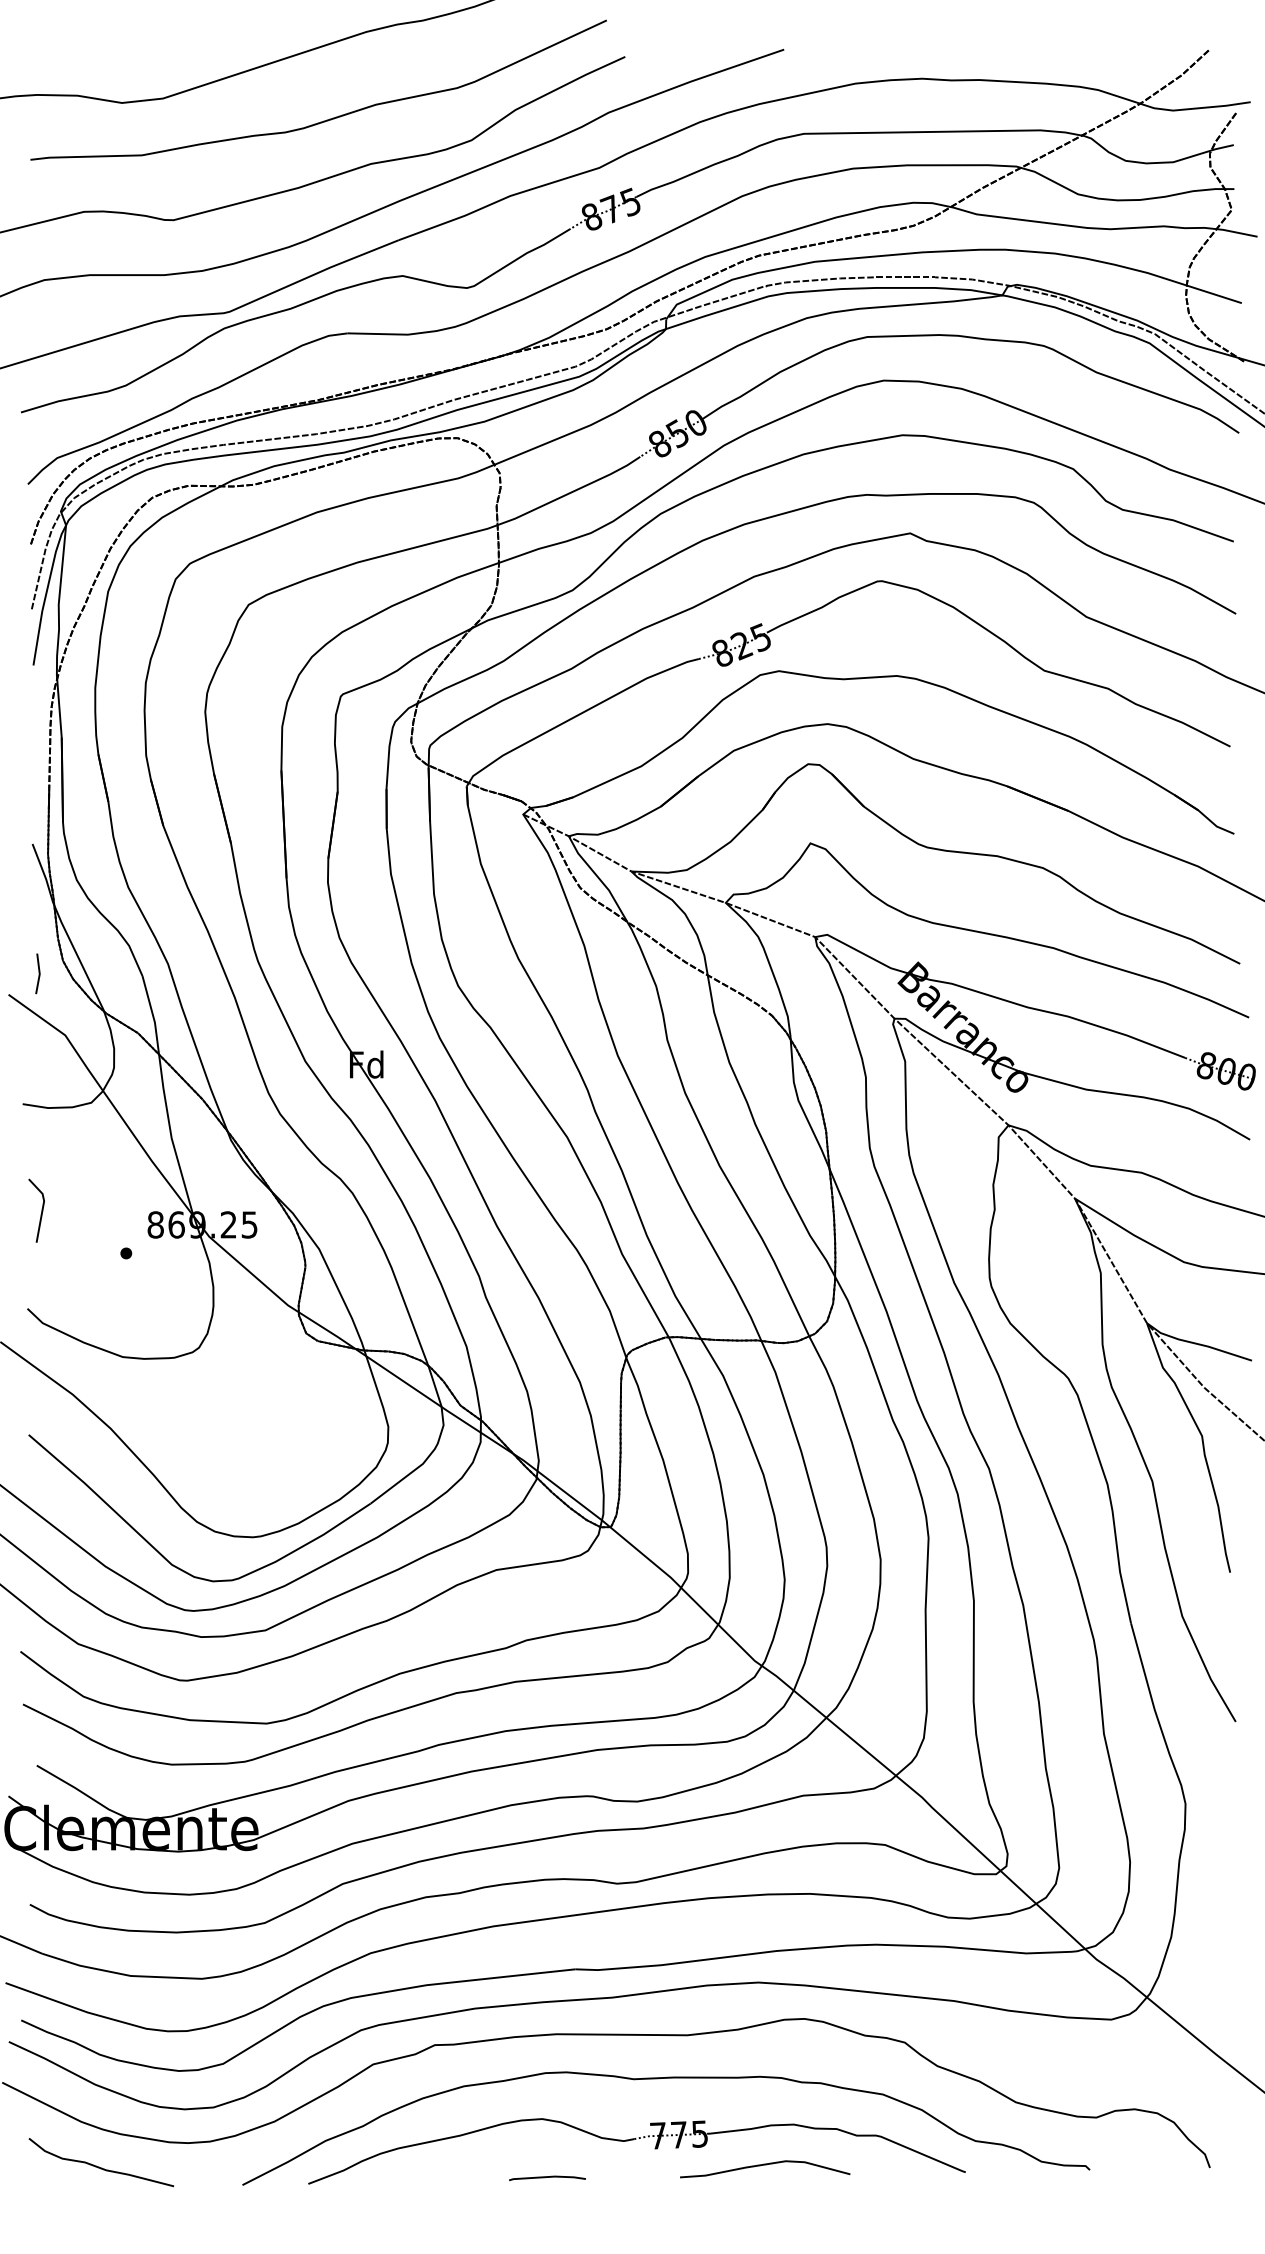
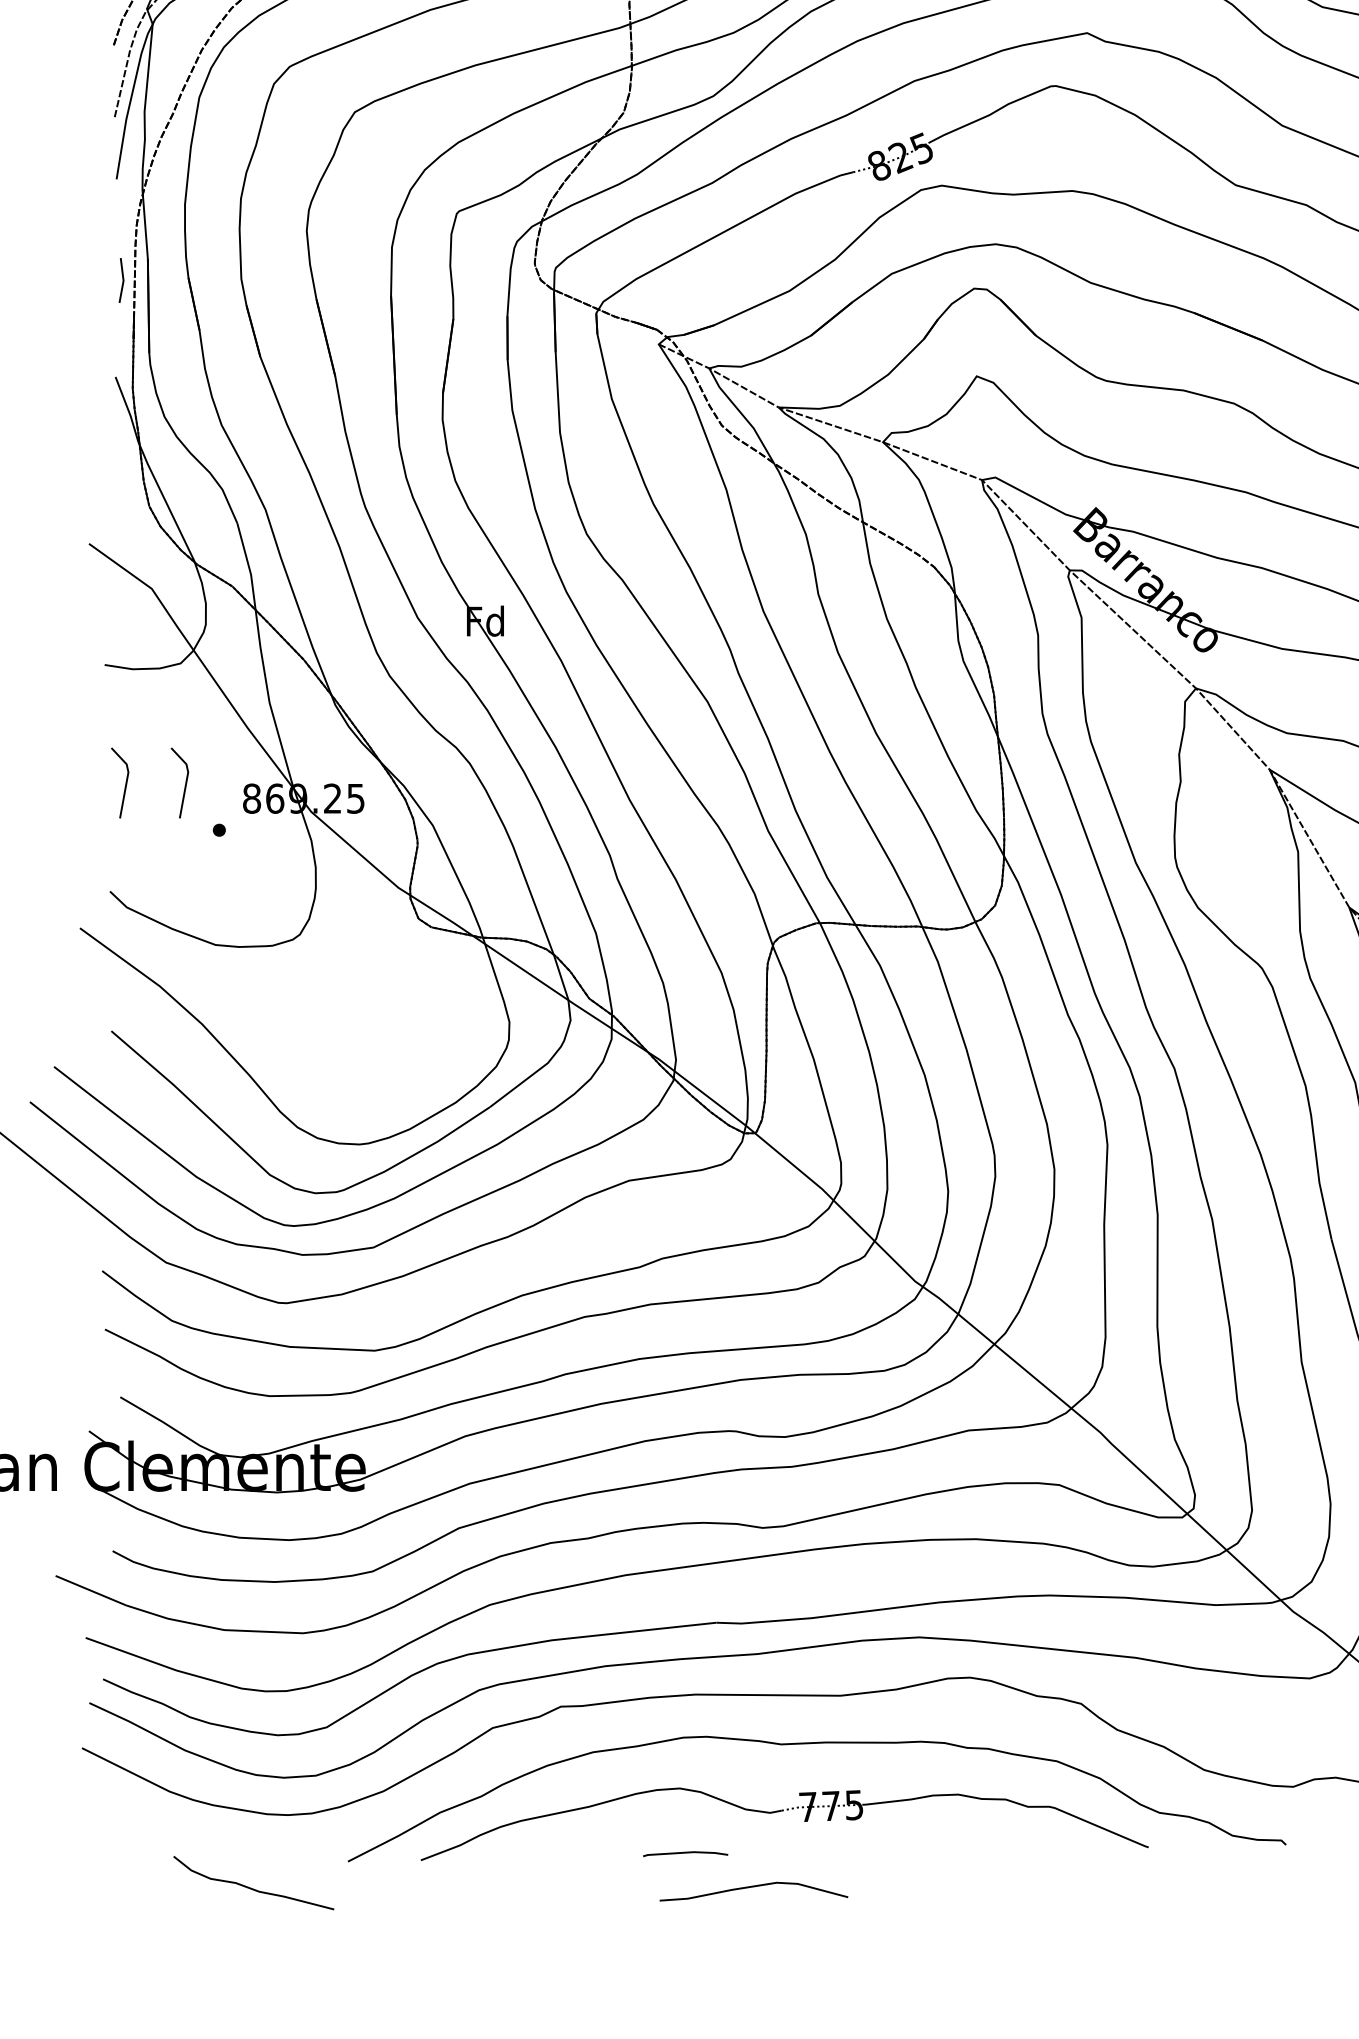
line: (38, 973) -> (122, 280), moved
line: (95, 1210) -> (185, 782), added
curve: (765, 2165) -> (754, 1887), moved
curve: (99, 2166) -> (251, 1887), moved

